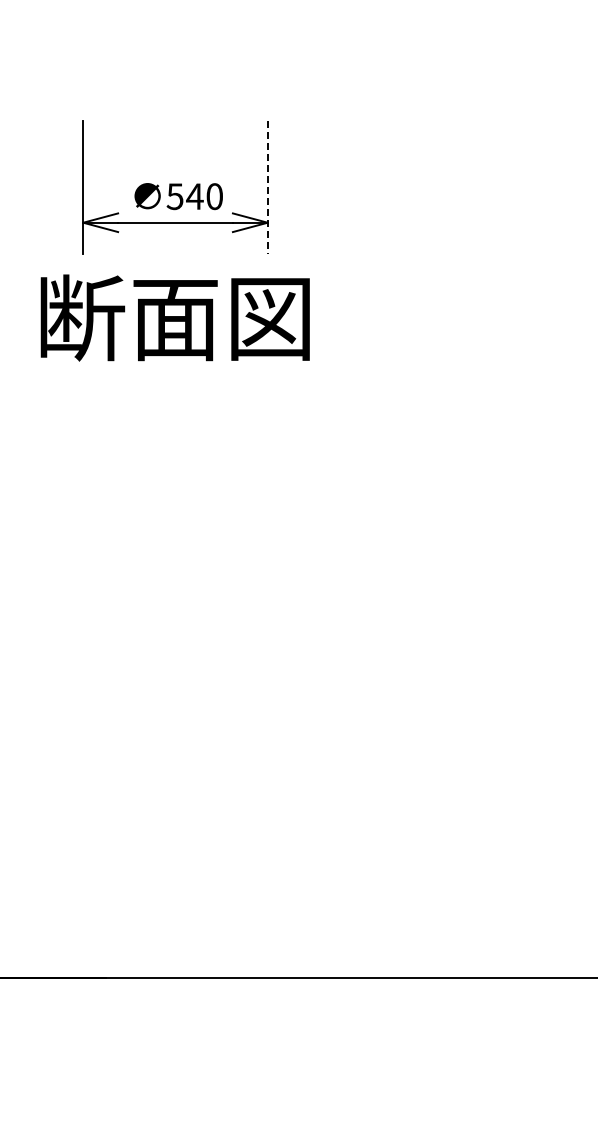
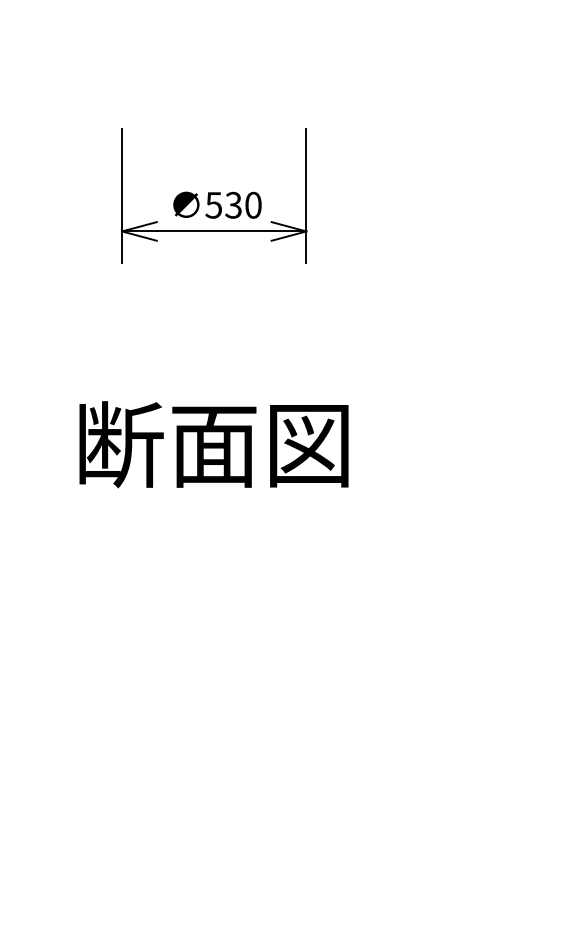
line: (267, 187) -> (306, 196), dashed -> solid
text: (194, 196) -> (233, 205), 540 -> 530
text: (174, 317) -> (213, 444), moved

